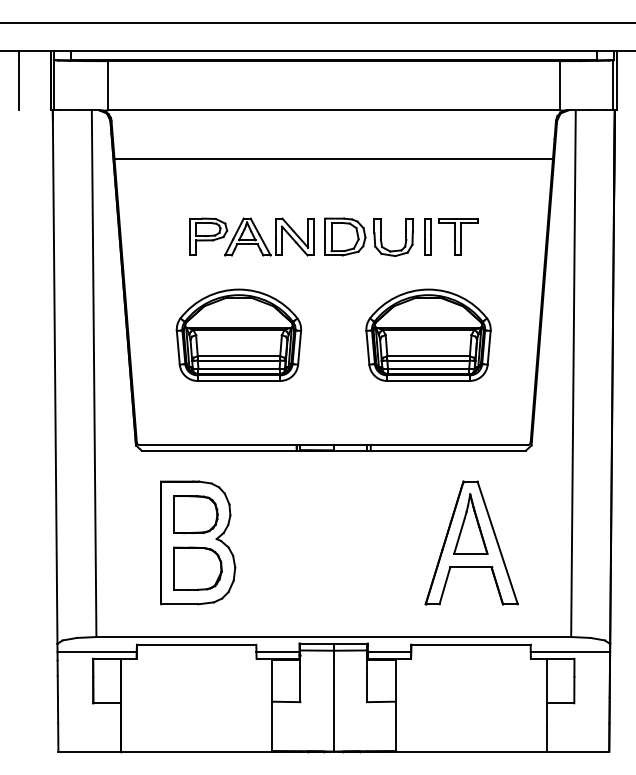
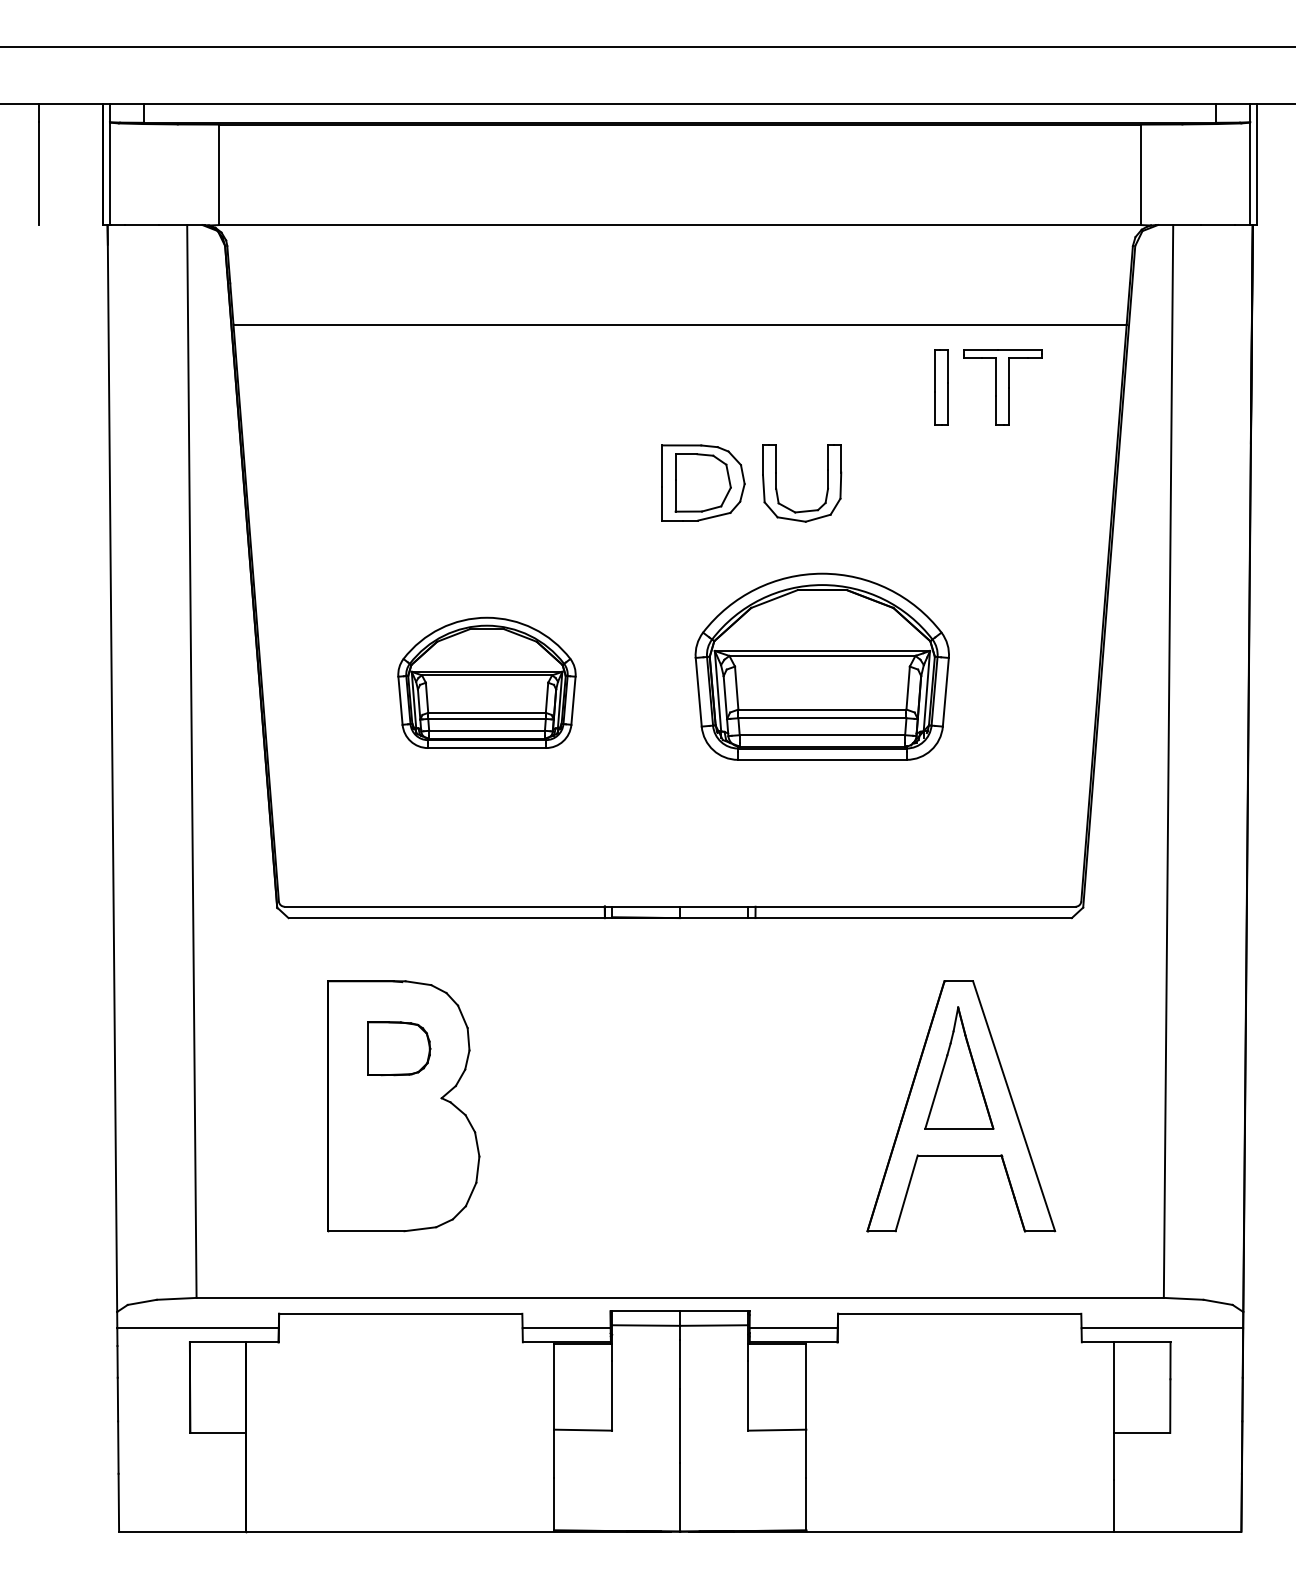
part: (251, 236) -> (512, 481), removed
part: (451, 236) -> (989, 386), moved
part: (238, 334) -> (486, 681), size x0.7
part: (428, 334) -> (822, 665), moved
part: (195, 514) -> (398, 1048), size x0.7
part: (197, 568) -> (402, 1158), removed

